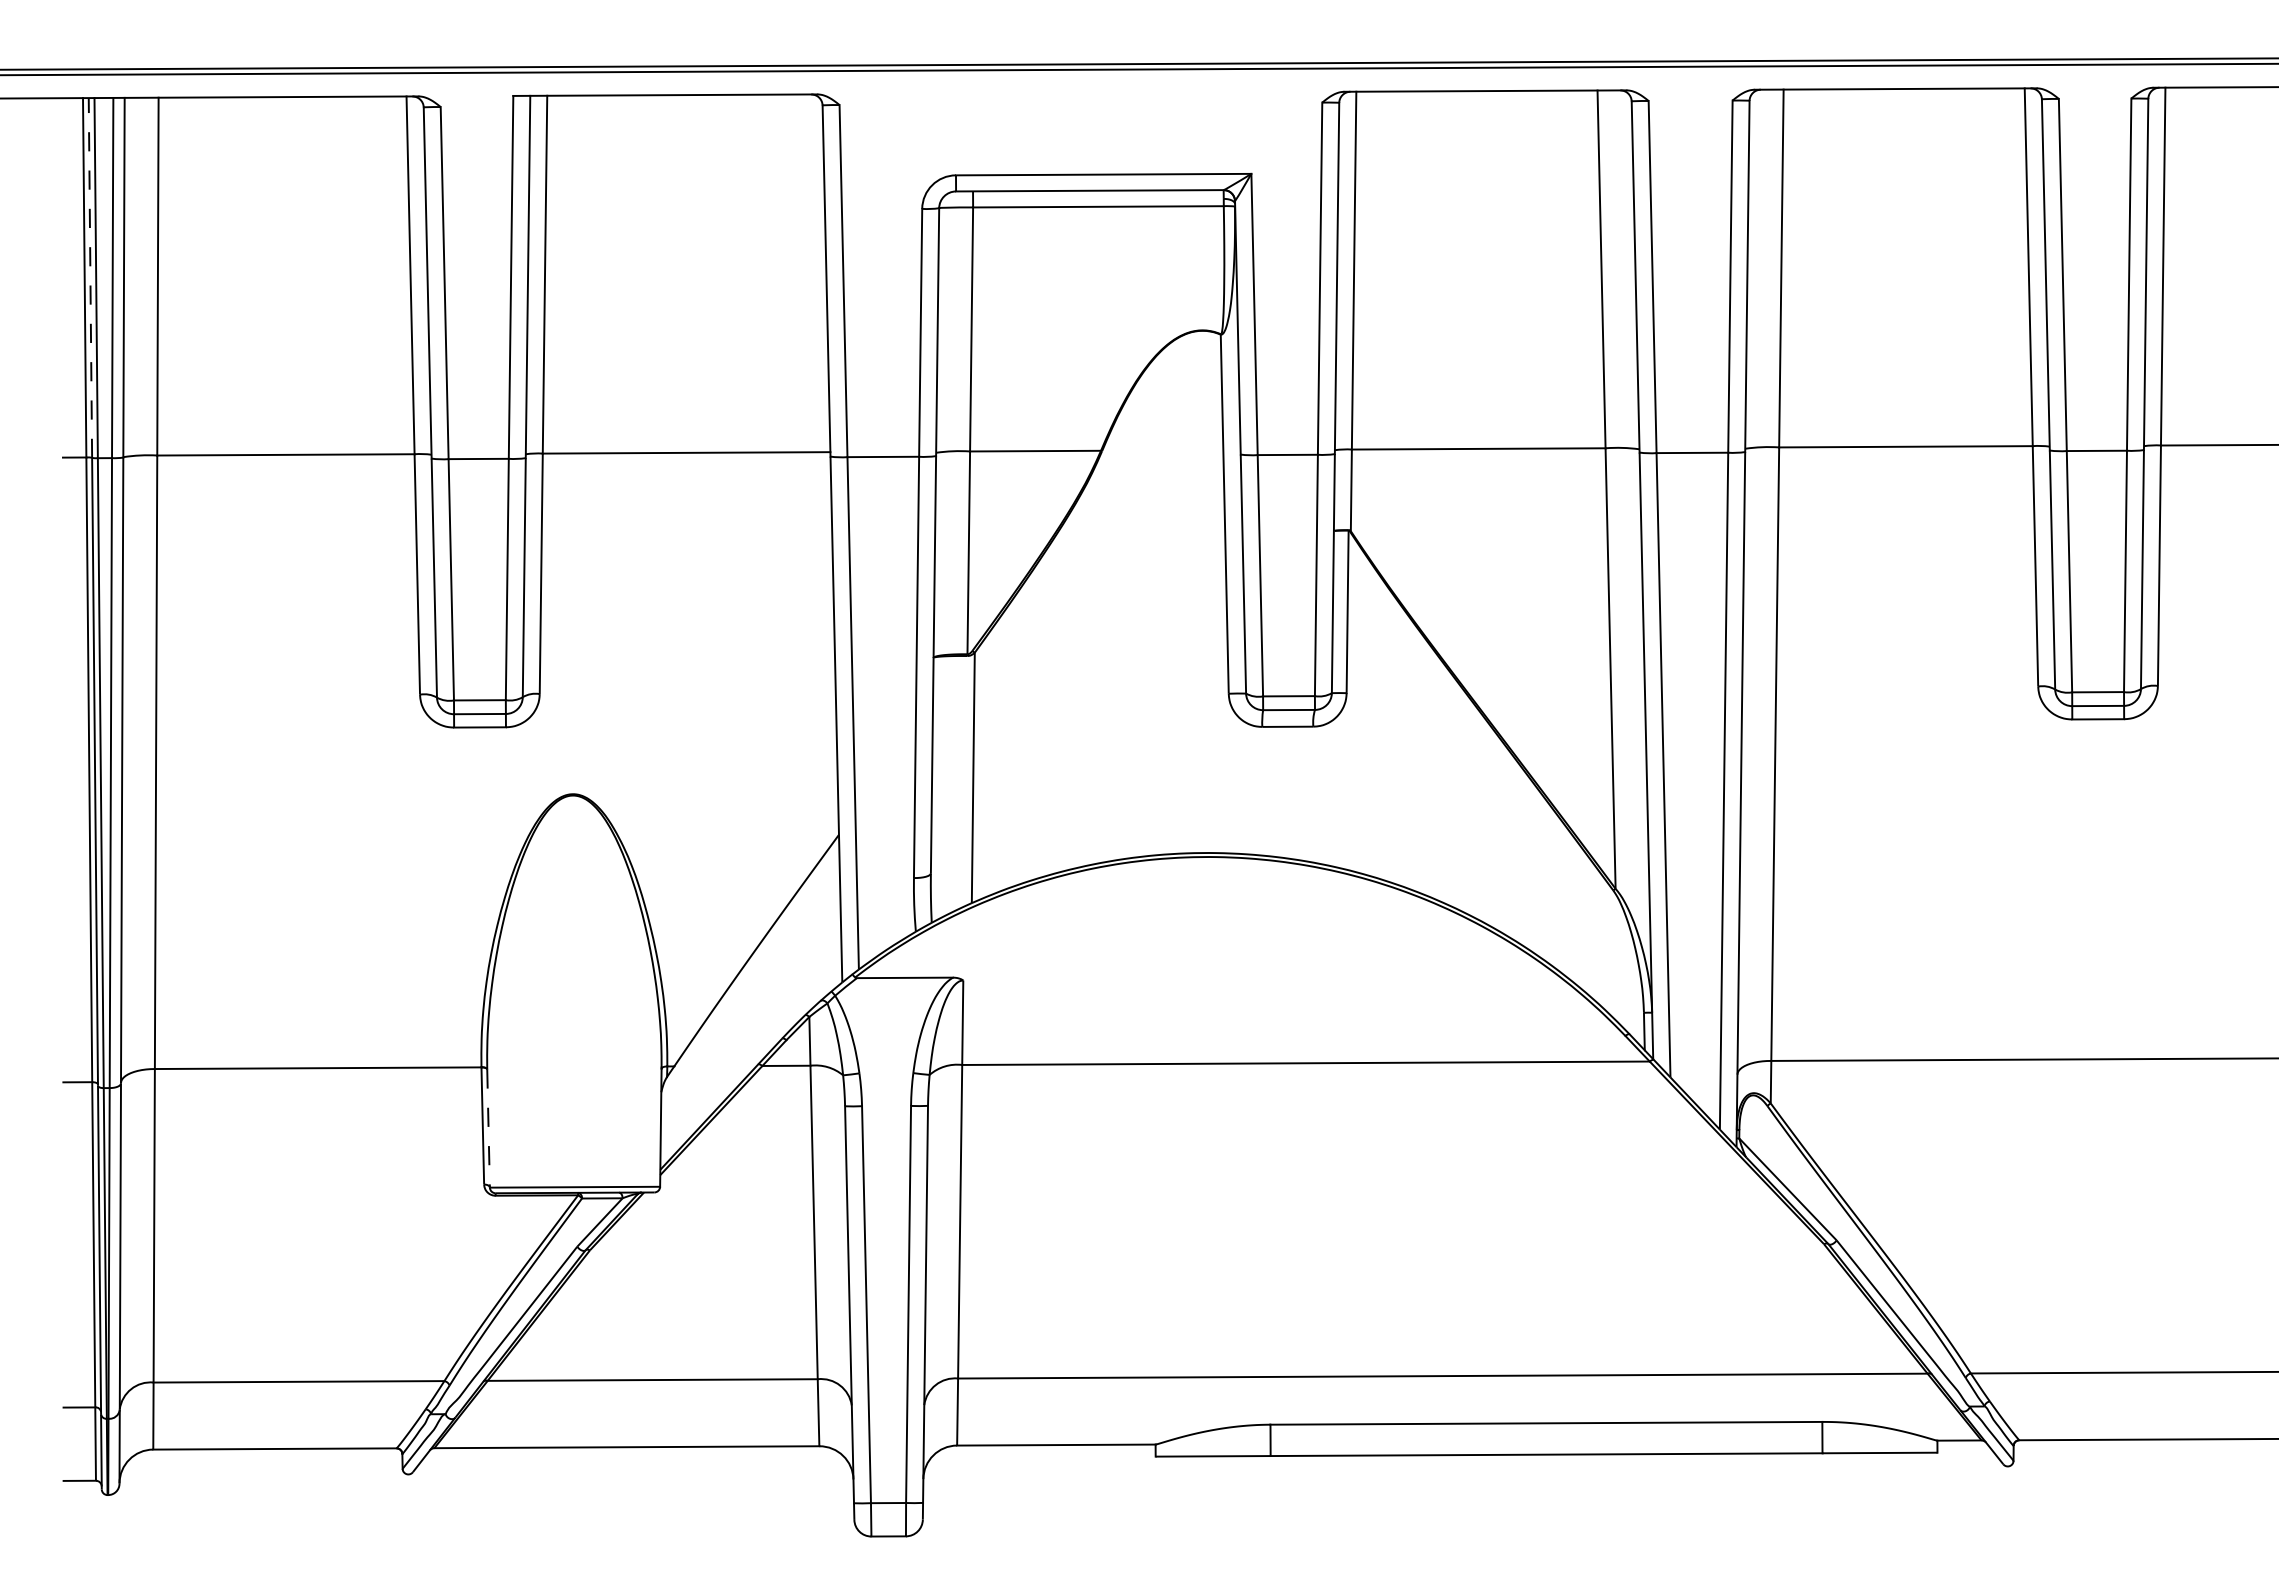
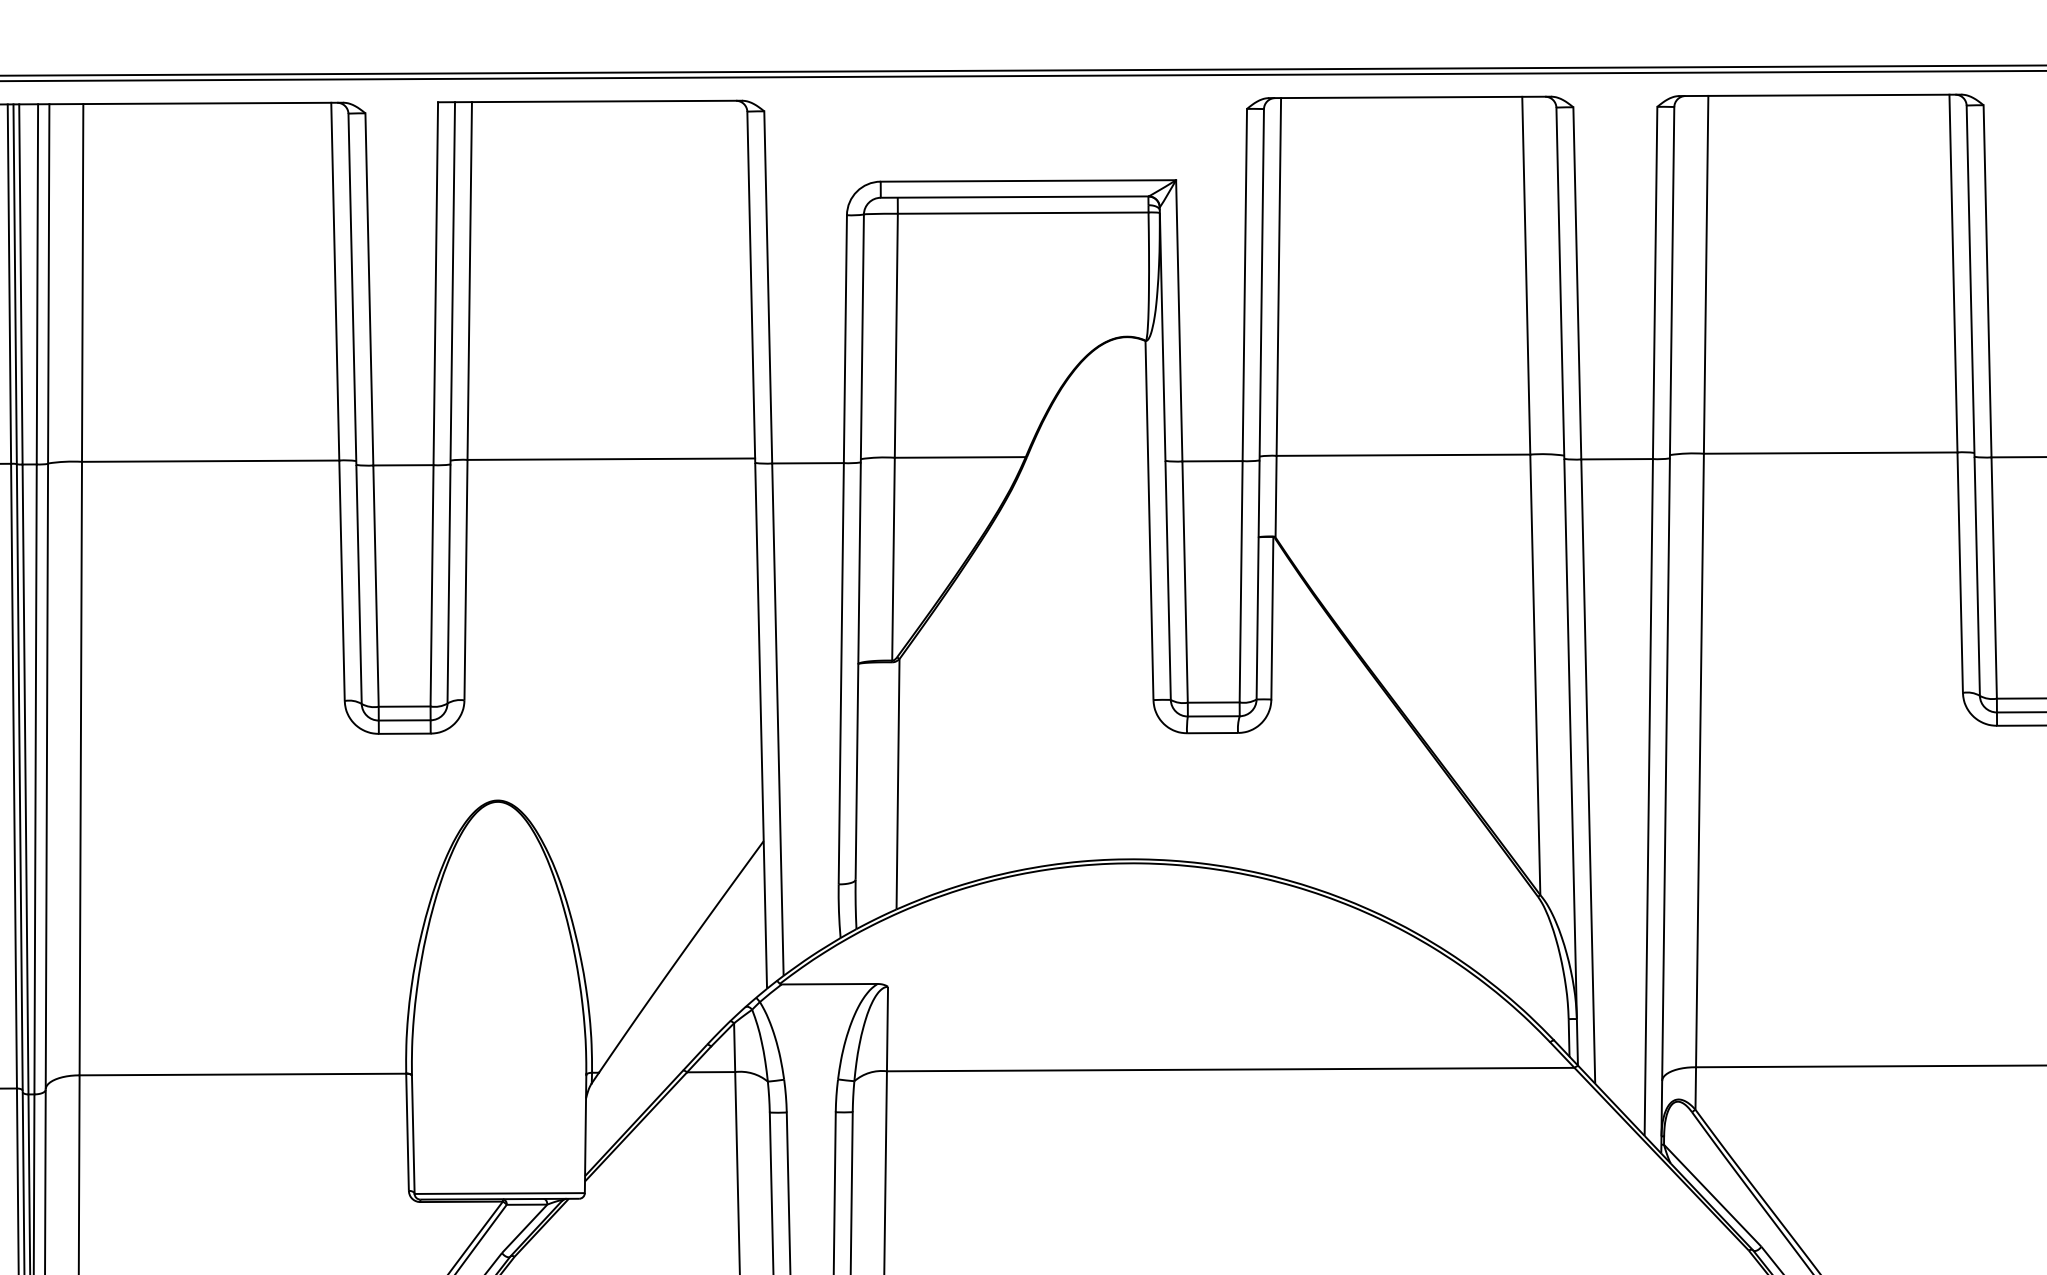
line: (90, 278) -> (15, 284), dashed -> solid
line: (488, 1129) -> (413, 1135), dashed -> solid

